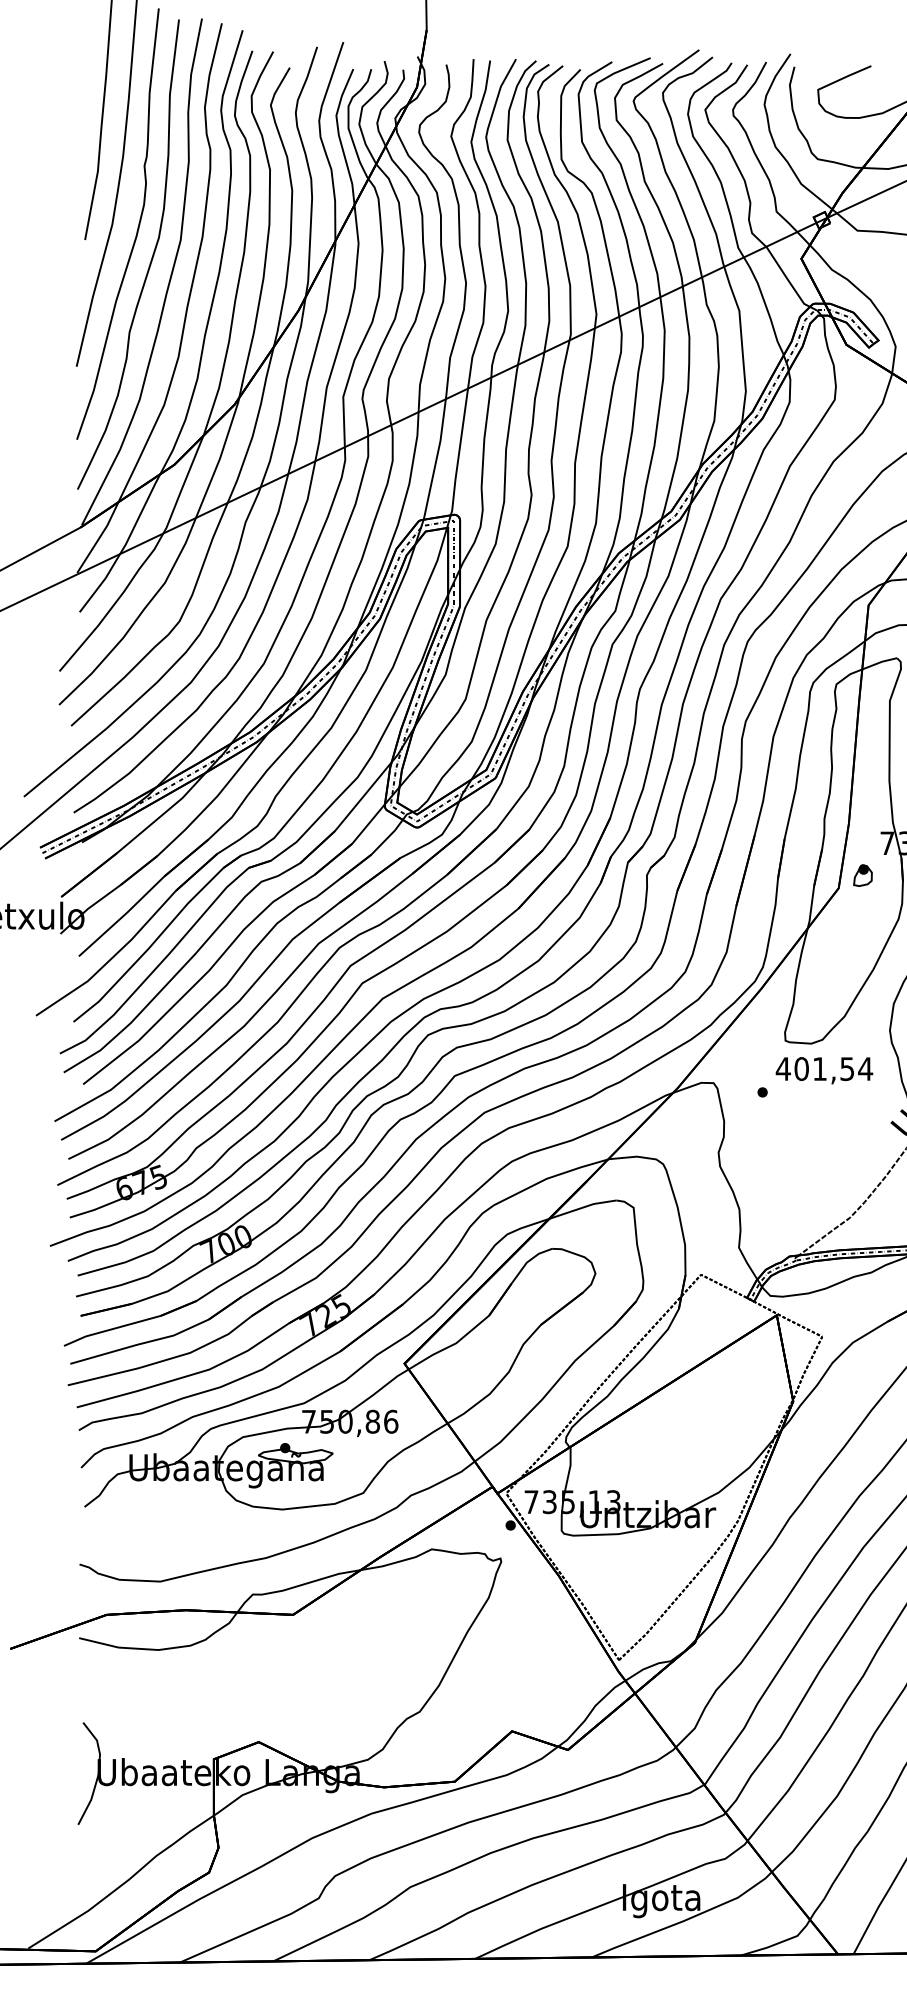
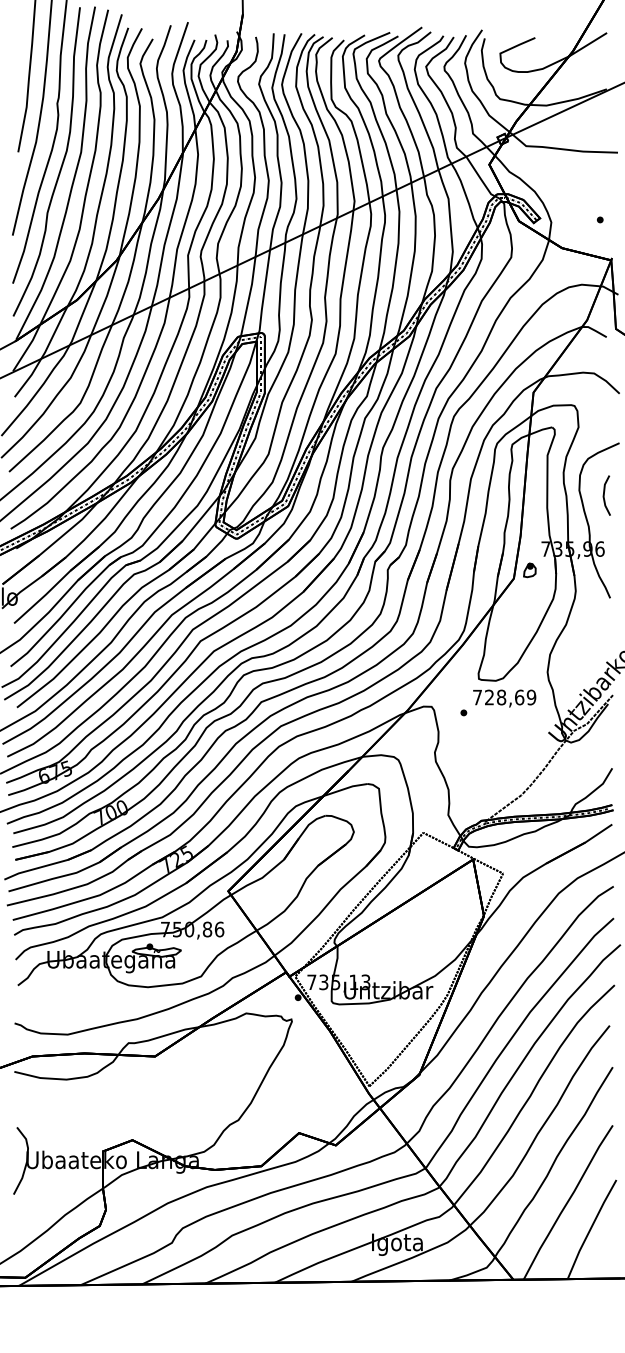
text: (824, 1068) -> (504, 697), 401,54 -> 728,69

